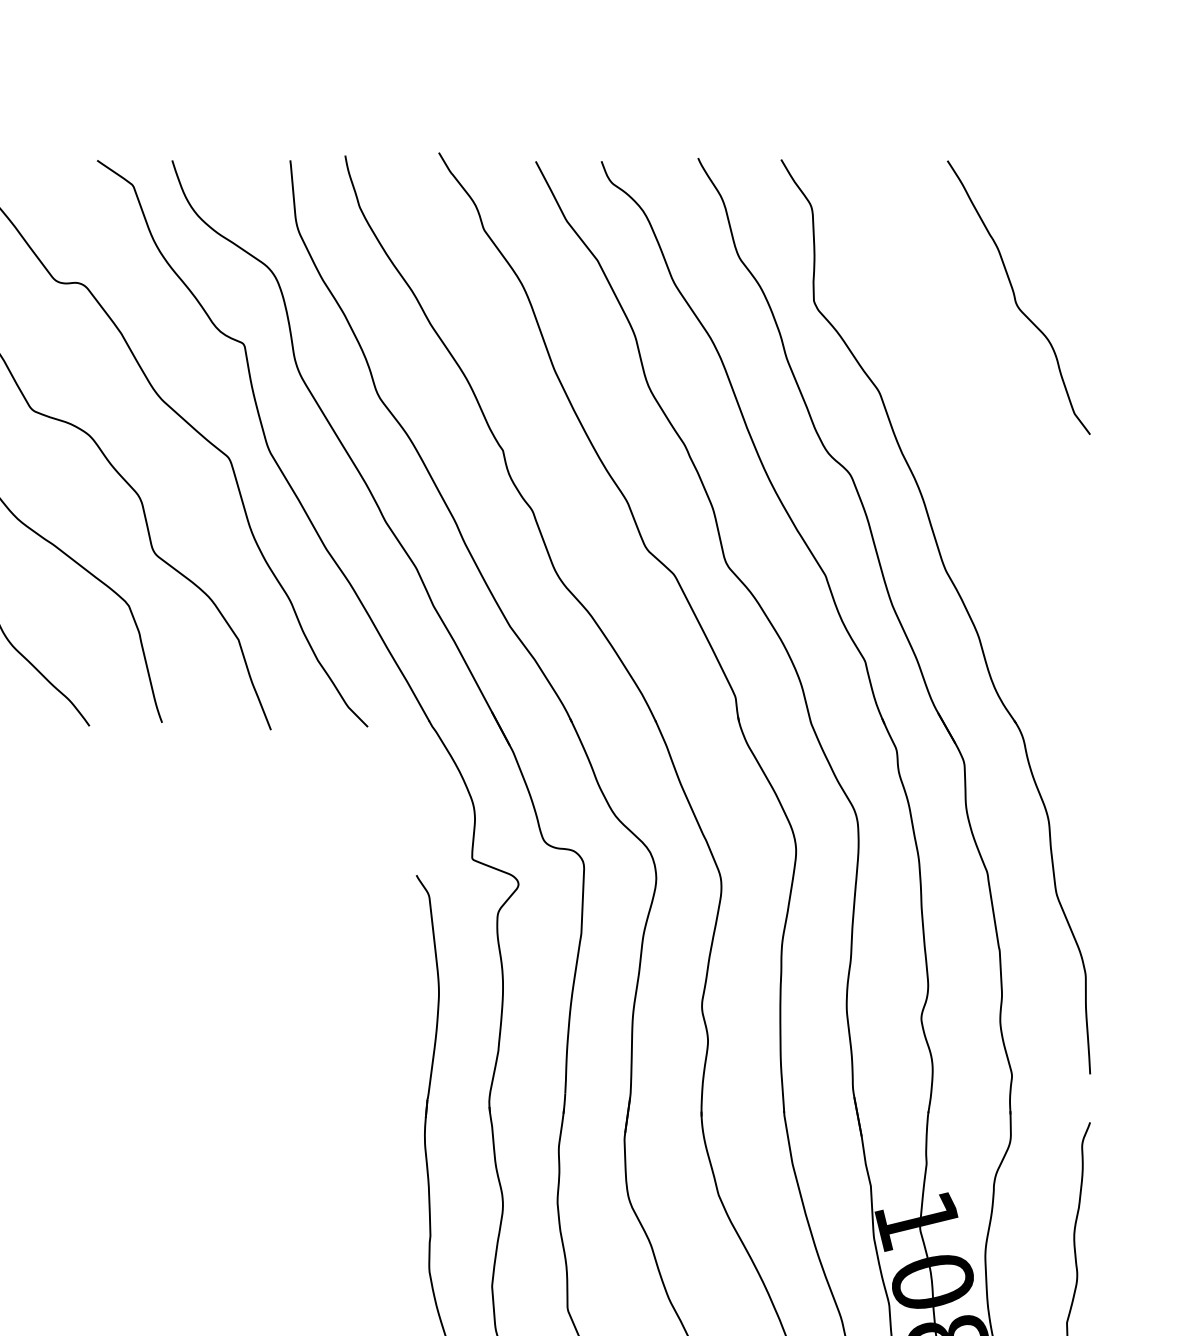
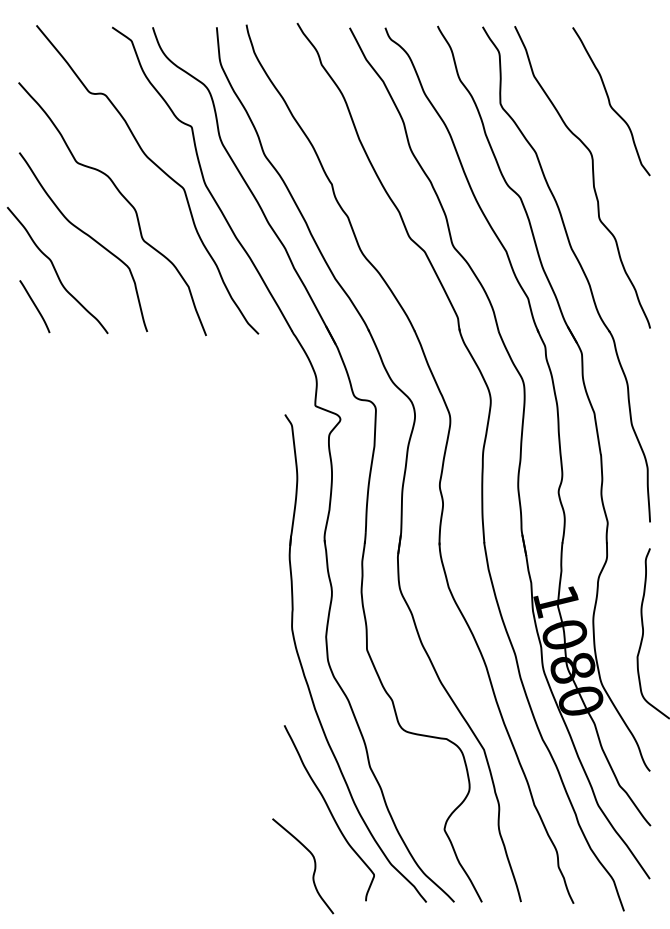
curve: (983, 437) -> (592, 177), added

